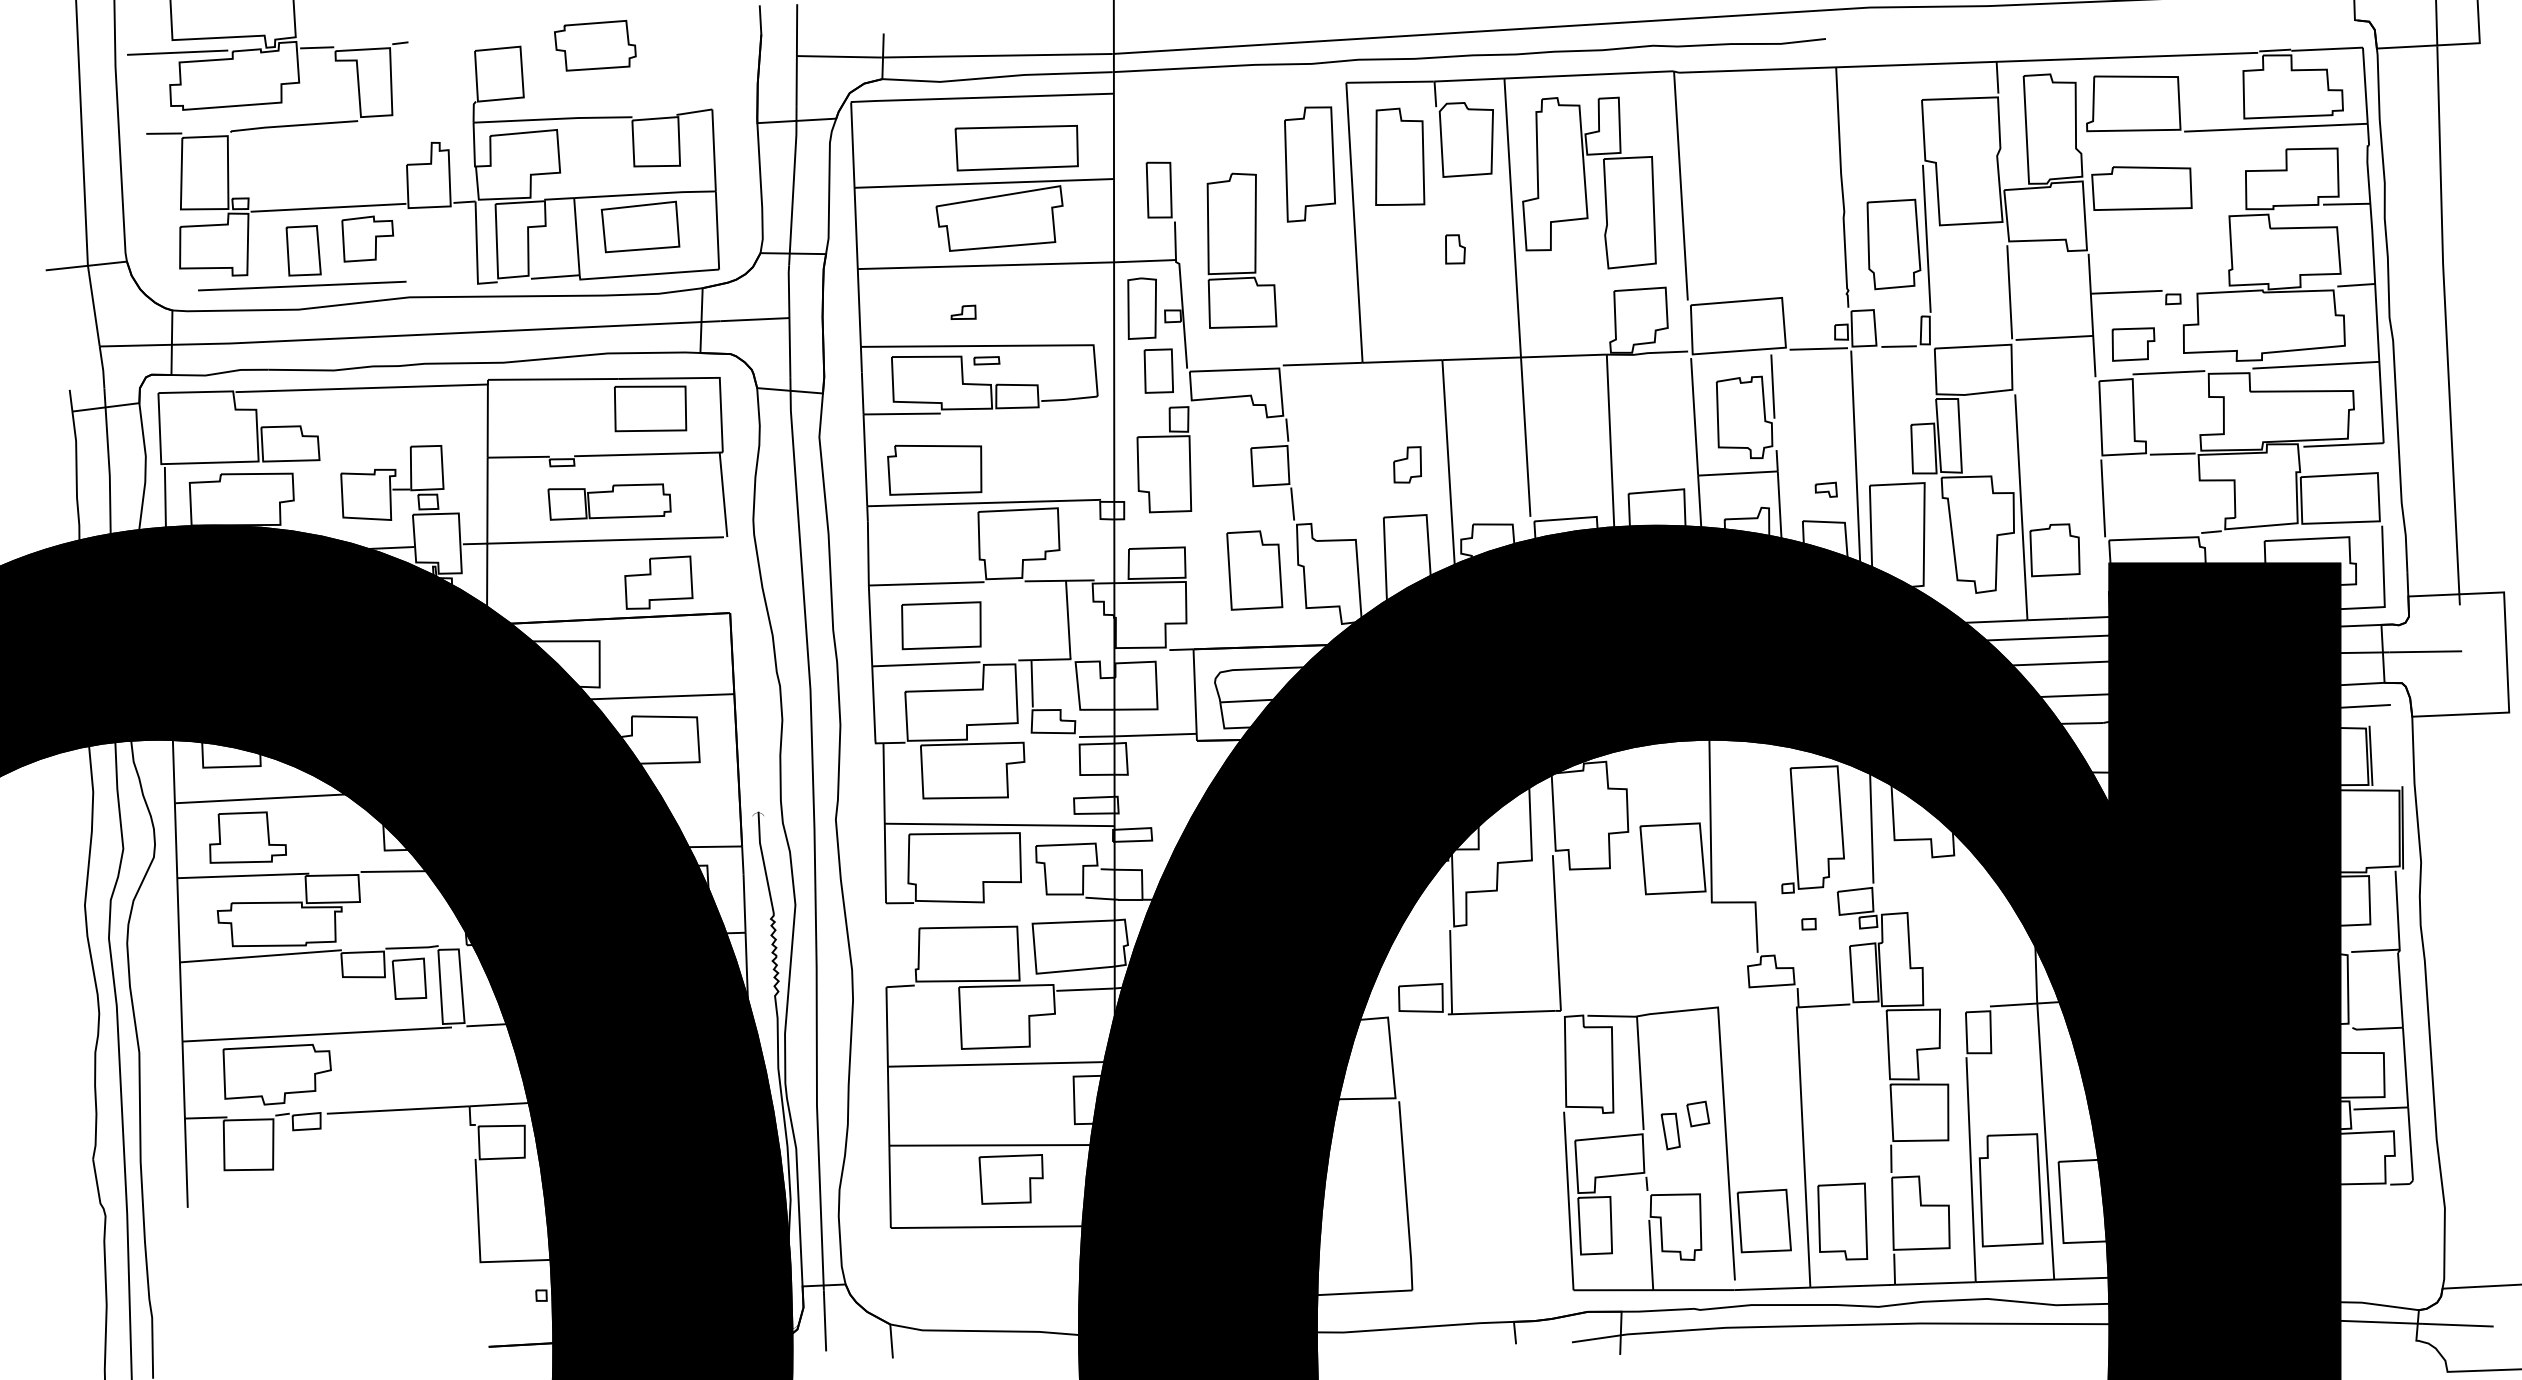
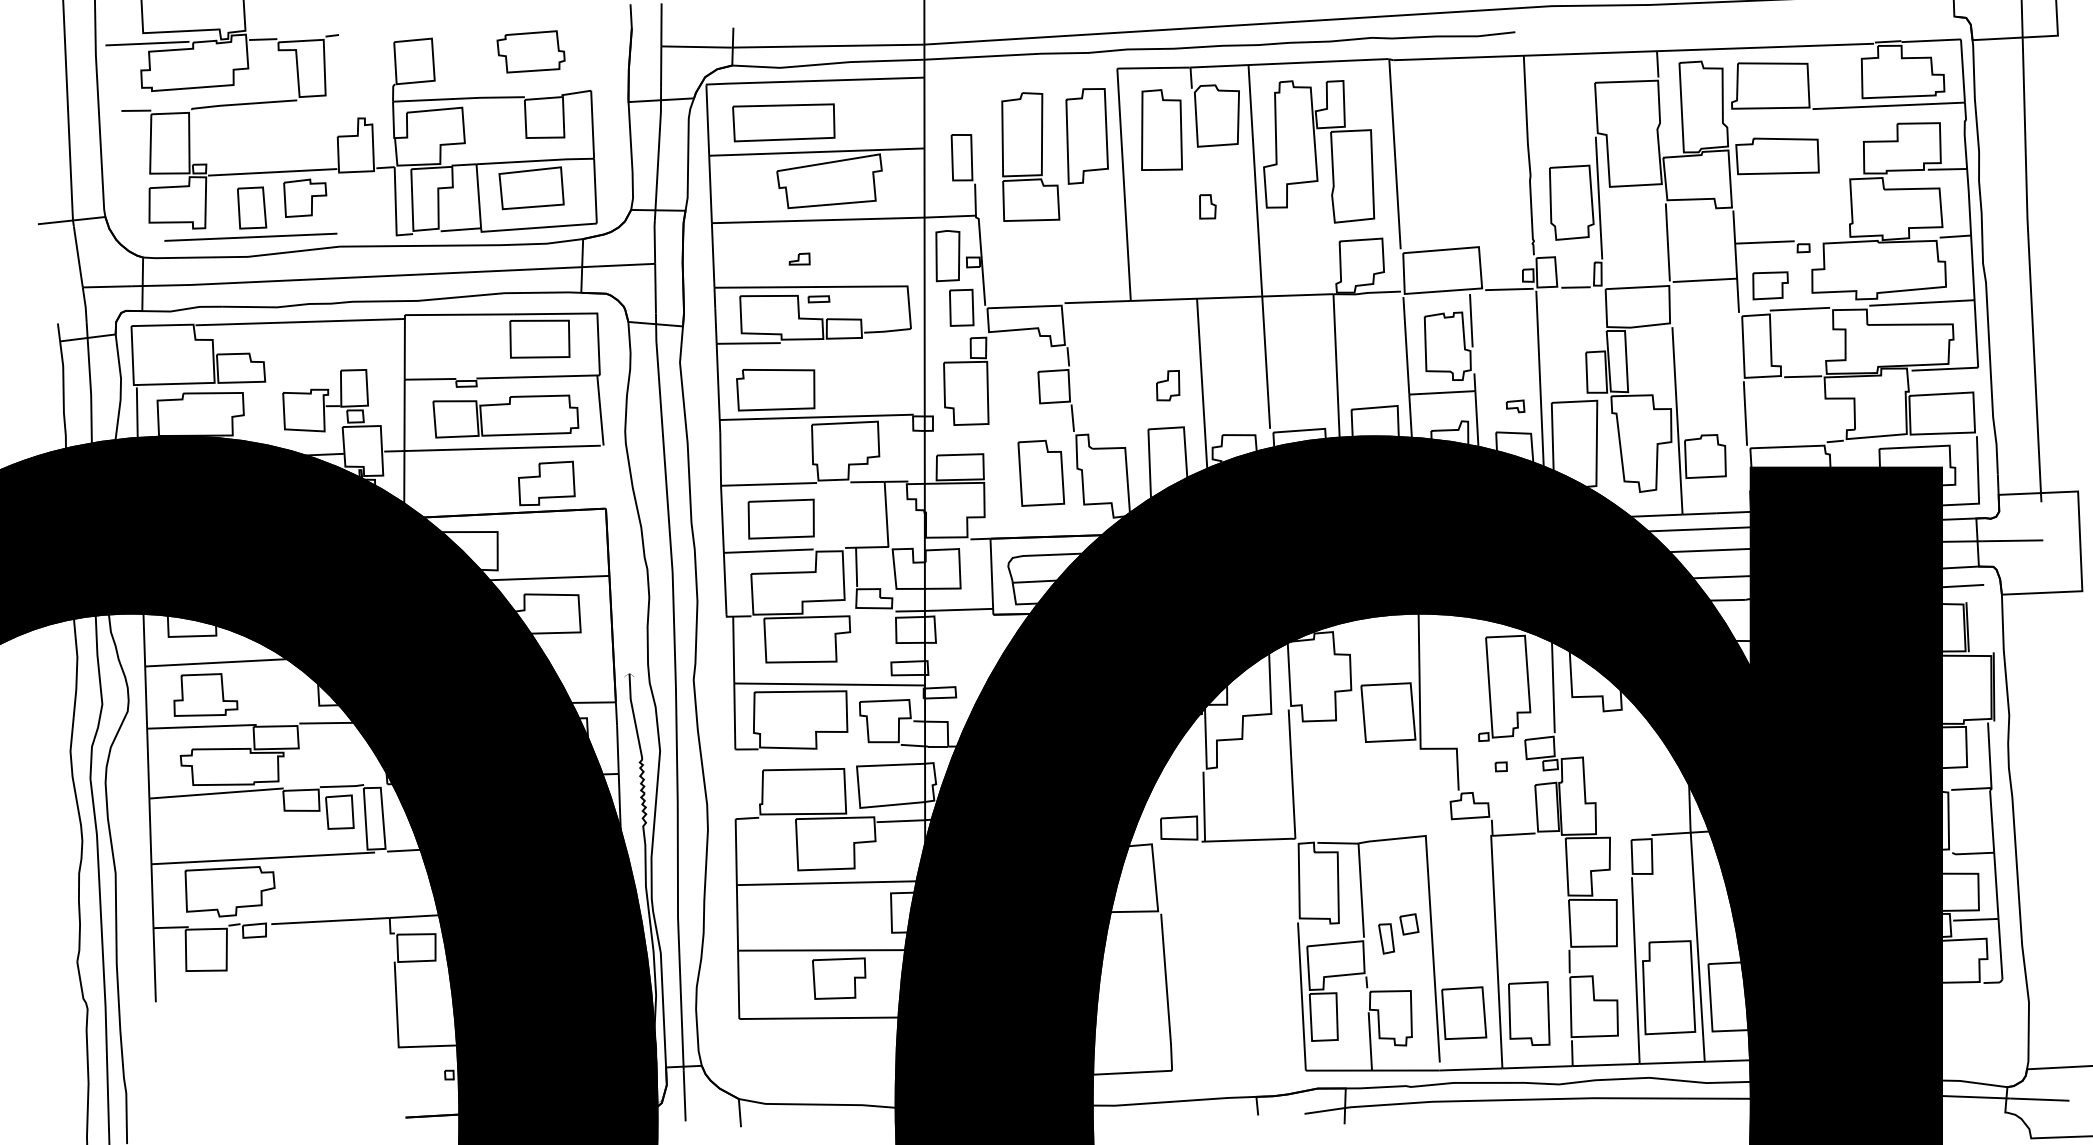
part: (594, 45) -> (530, 51), moved
part: (1016, 147) -> (783, 122), moved
part: (1241, 250) -> (1030, 156), moved
part: (609, 502) -> (505, 416), size x1.43

